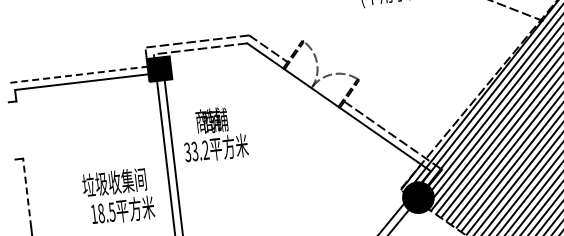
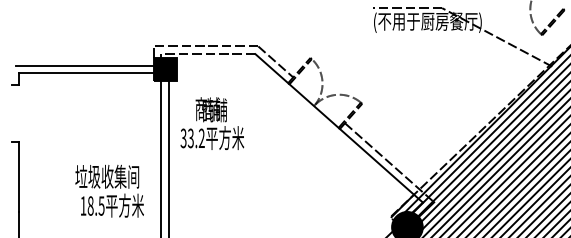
line: (86, 73) -> (92, 65), dashed -> solid
text: (214, 134) -> (212, 123), moved
line: (27, 193) -> (19, 177), dashed -> solid

